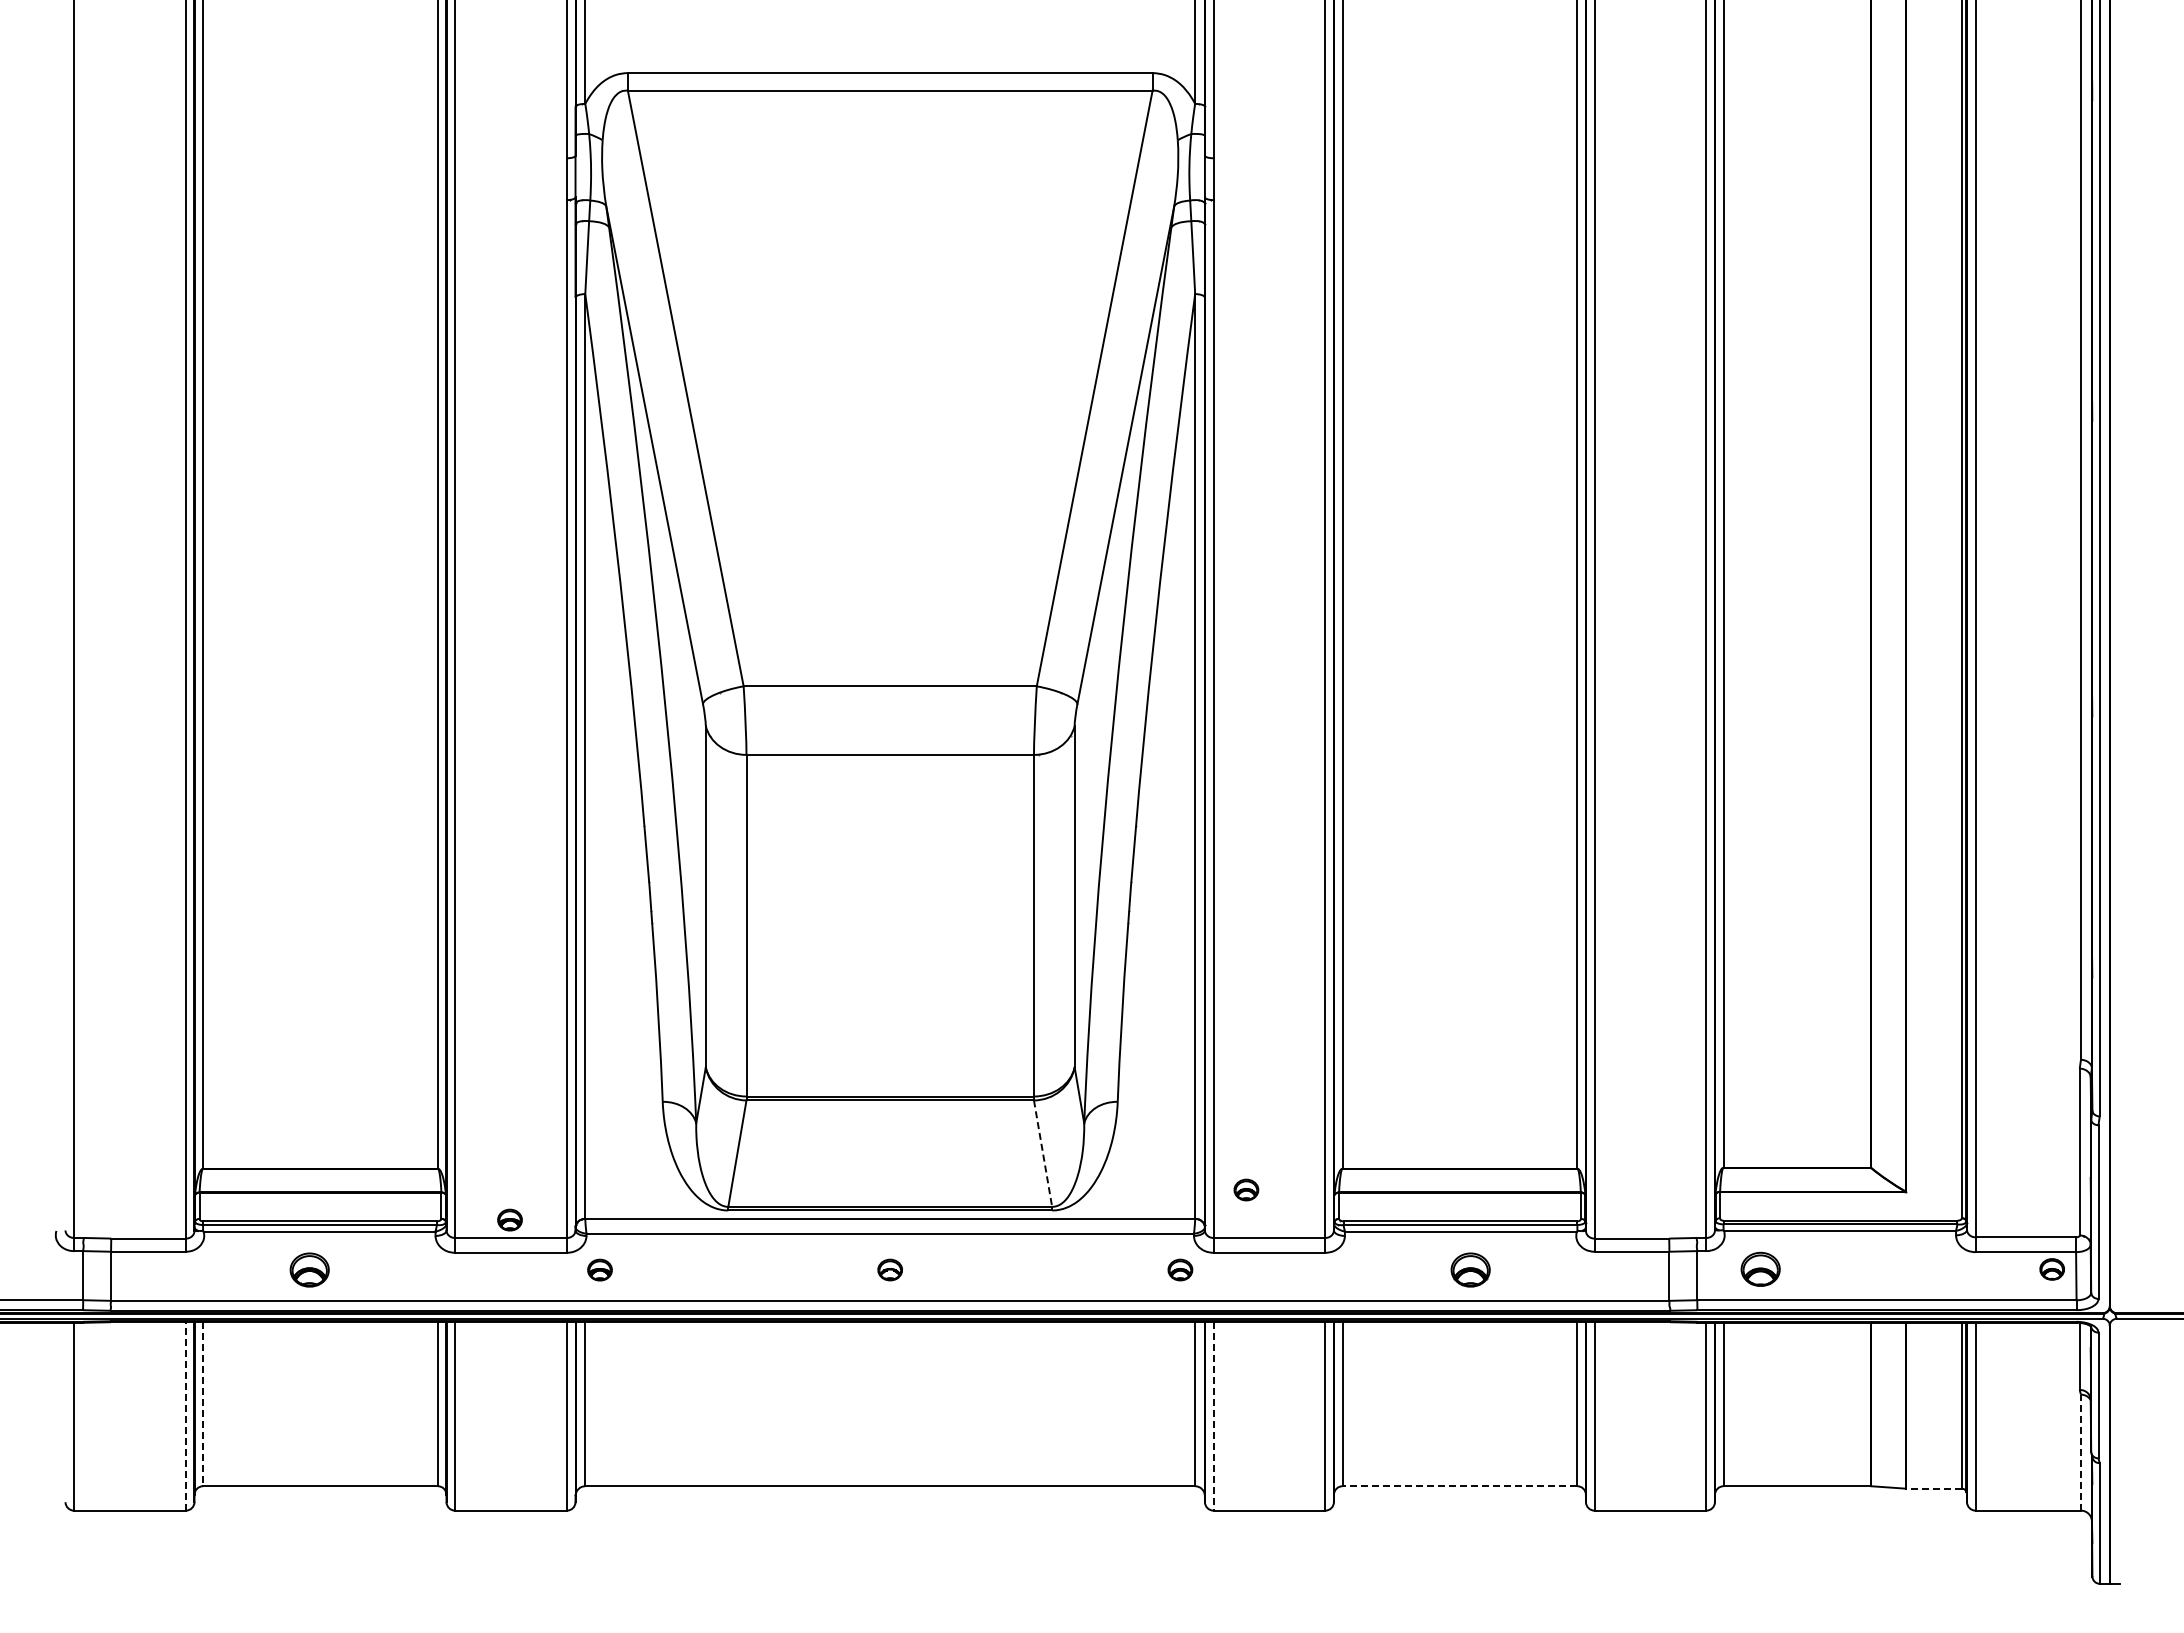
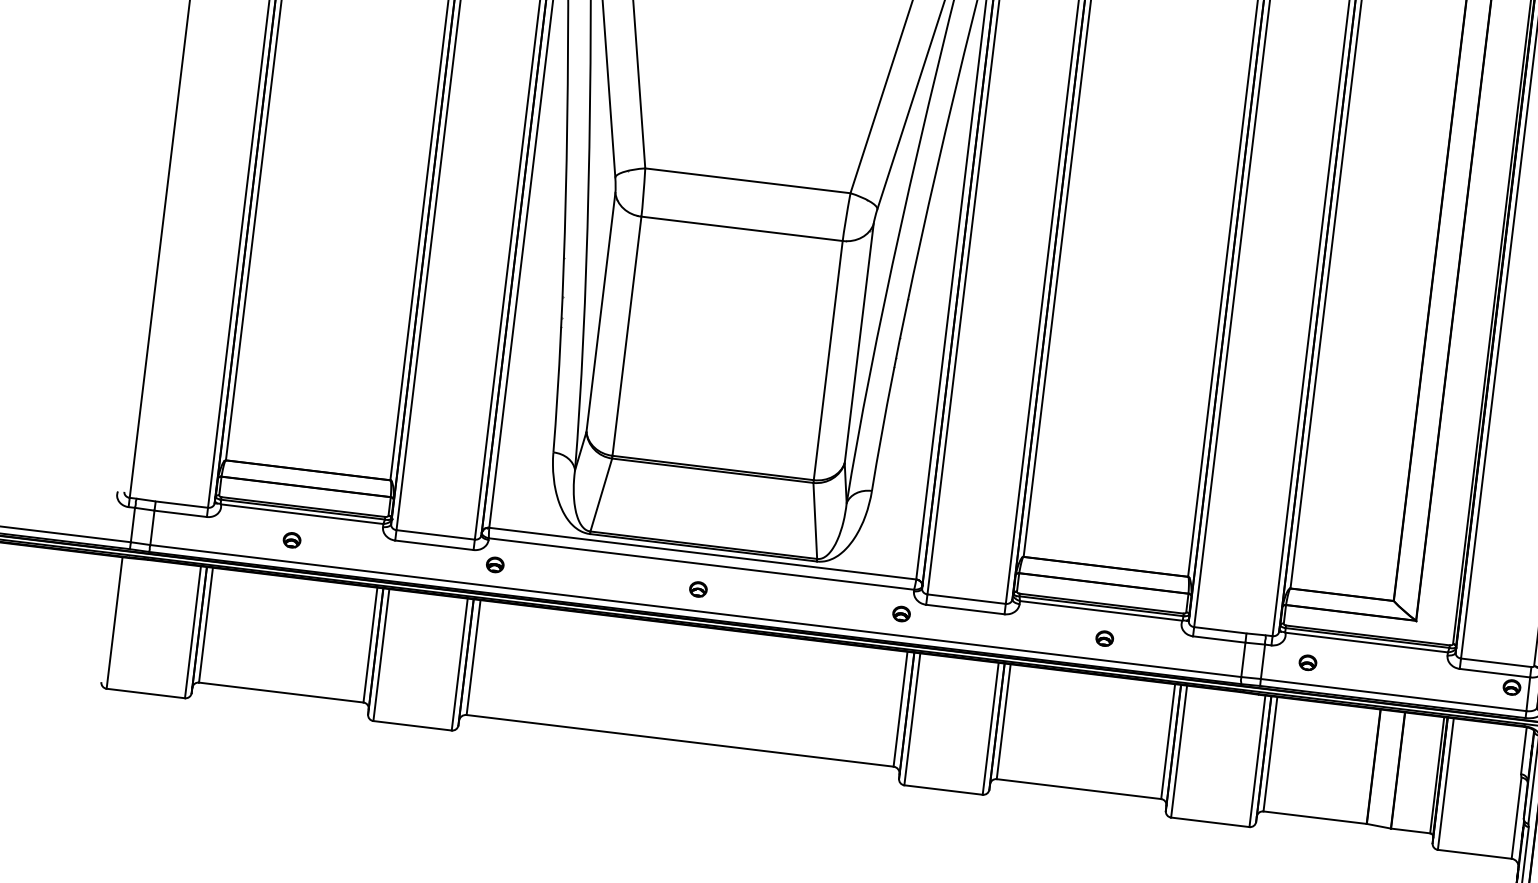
line: (1043, 1153) -> (815, 520), dashed -> solid
part: (1246, 1189) -> (954, 563), removed
part: (509, 1219) -> (436, 521), removed
part: (309, 1269) -> (291, 539), size x0.62
part: (1470, 1269) -> (1104, 638), size x0.62
part: (1760, 1269) -> (1307, 662), size x0.62
line: (203, 1404) -> (206, 625), dashed -> solid
line: (185, 1415) -> (192, 631), dashed -> solid
line: (1213, 1416) -> (912, 719), dashed -> solid
line: (2080, 1452) -> (1516, 818), dashed -> solid
line: (1459, 1486) -> (1078, 789), dashed -> solid
line: (1933, 1488) -> (1410, 830), dashed -> solid

